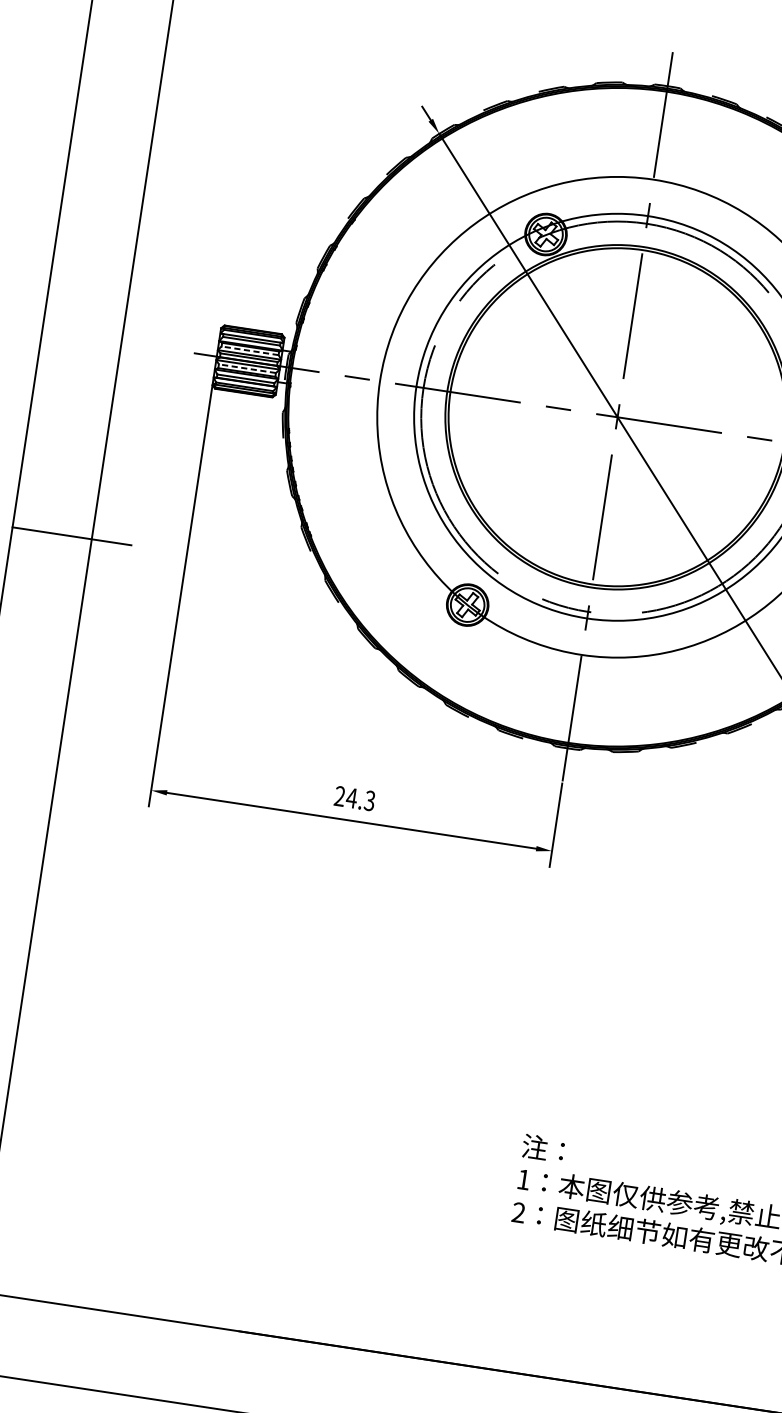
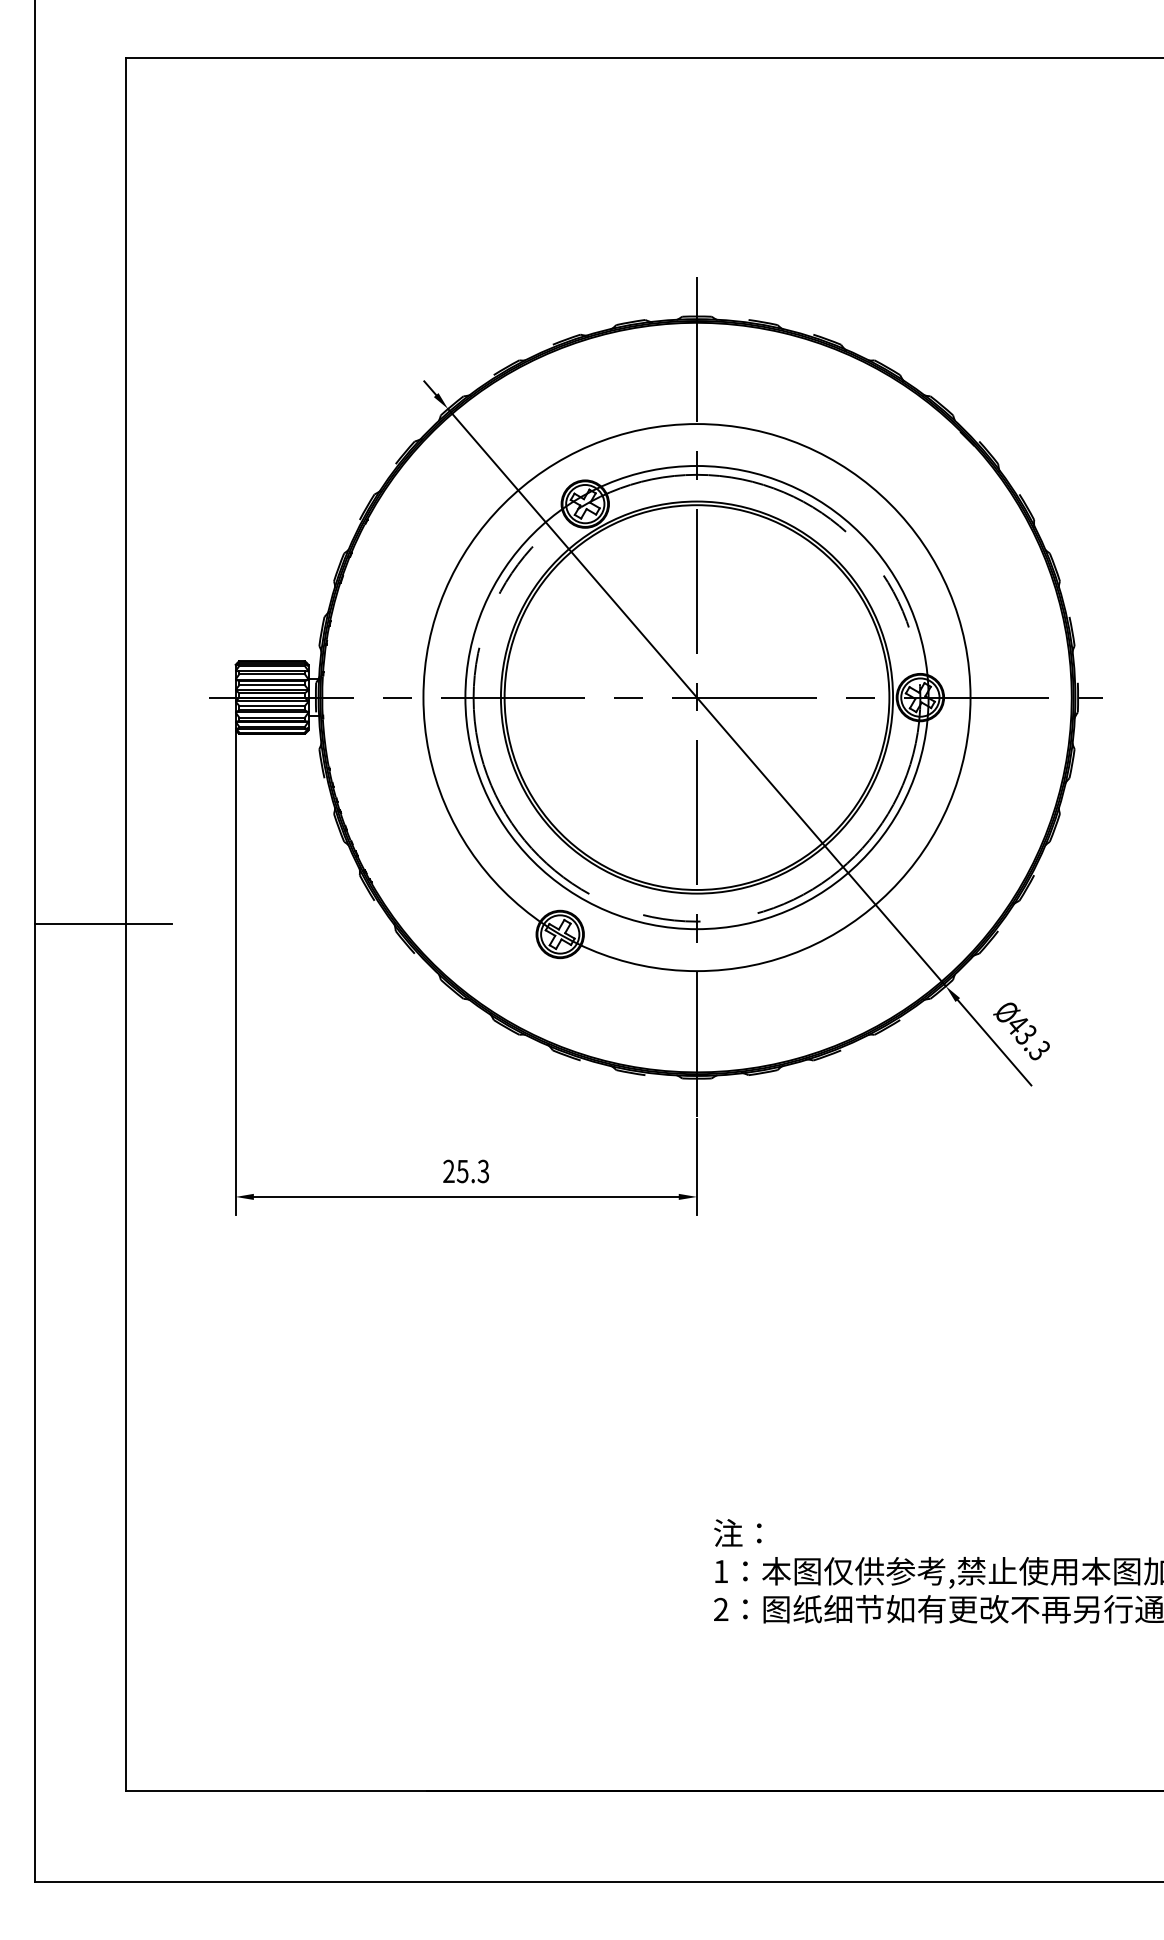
line: (250, 351) -> (272, 685), dashed -> solid
line: (247, 368) -> (272, 705), dashed -> solid
text: (351, 798) -> (462, 1171), 24.3 -> 25.3

